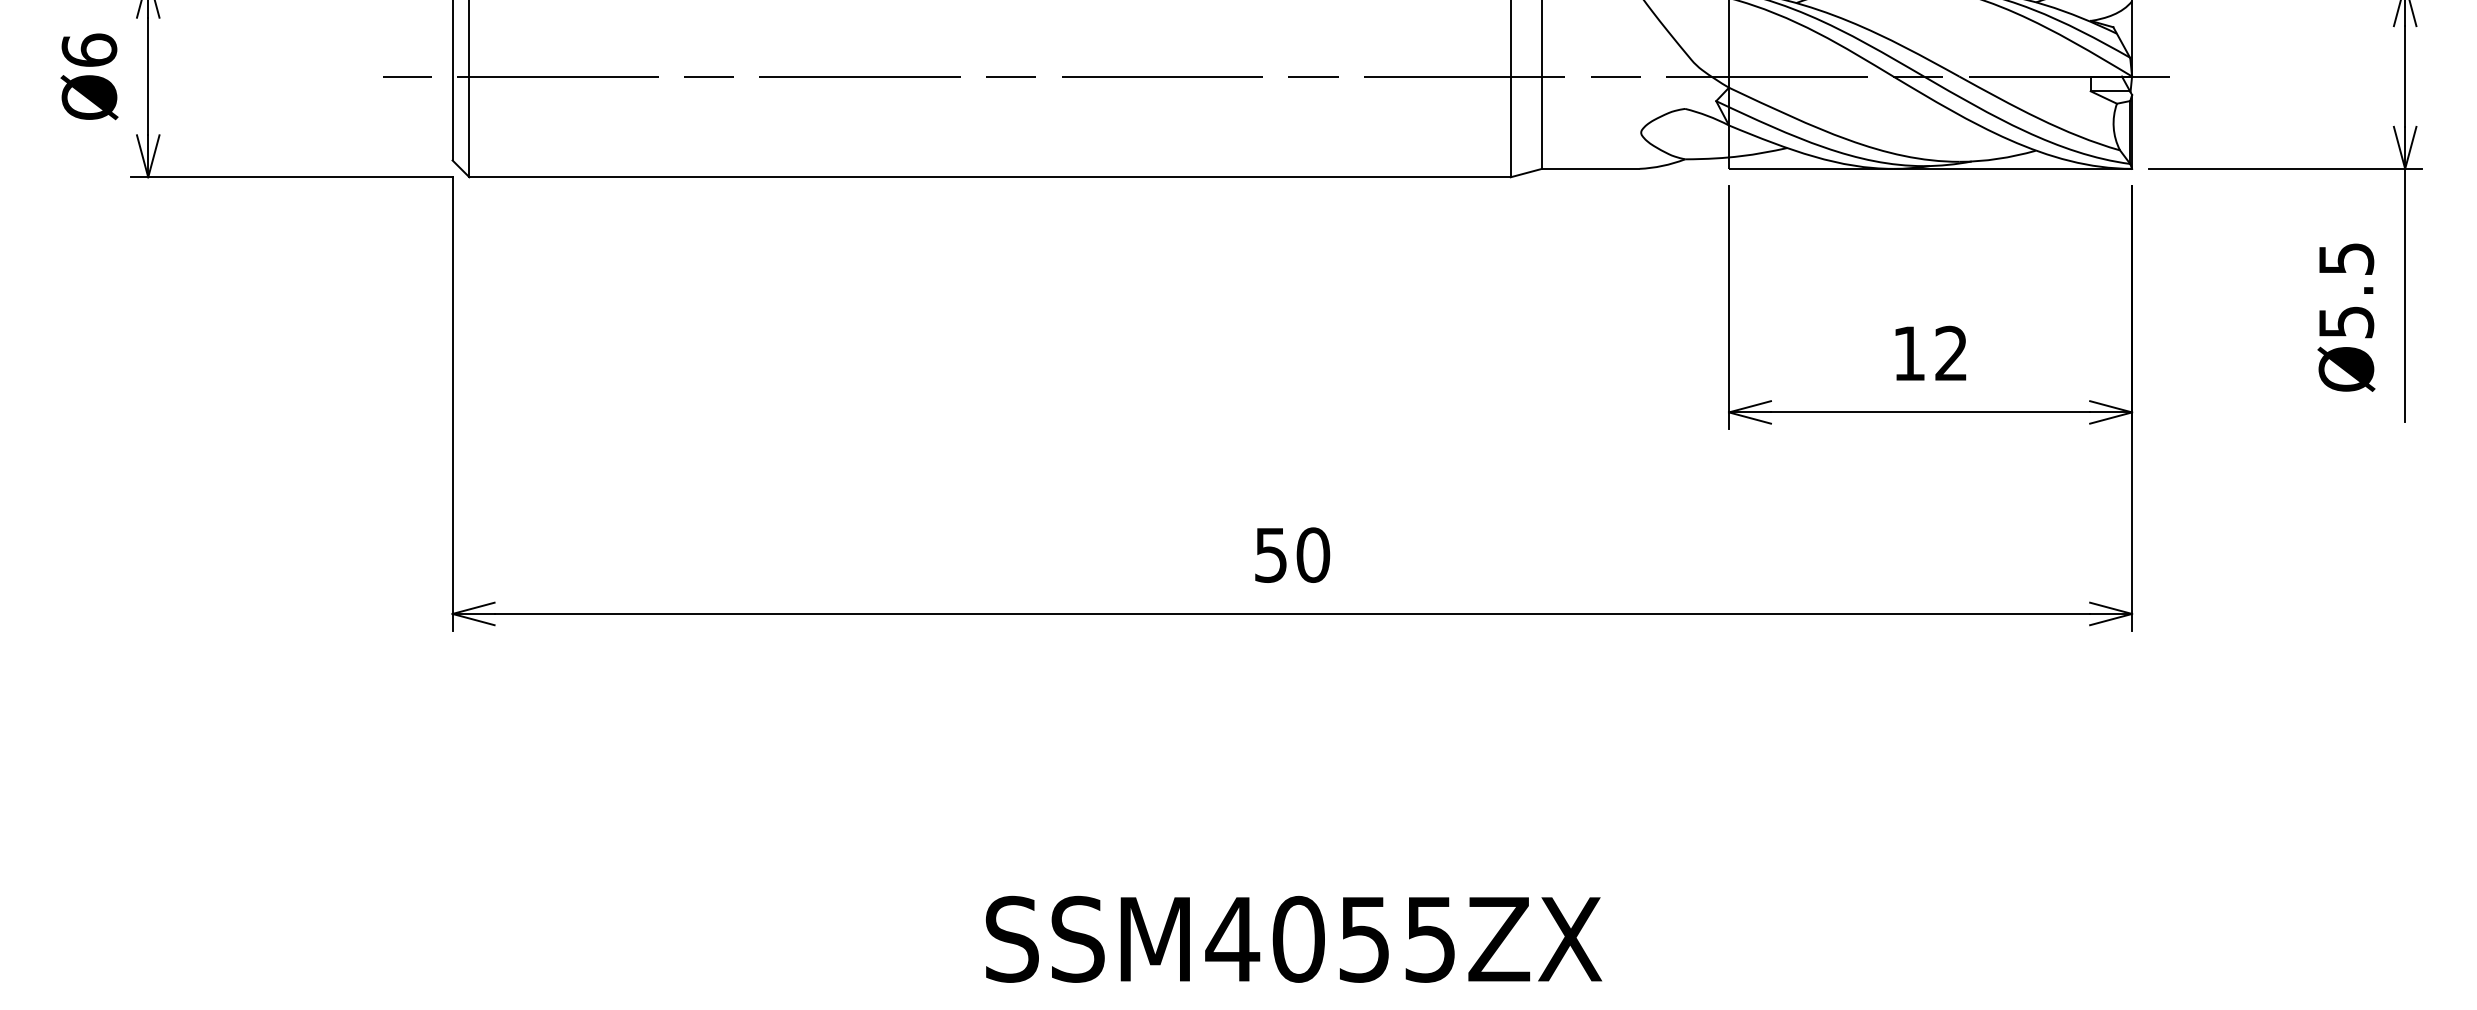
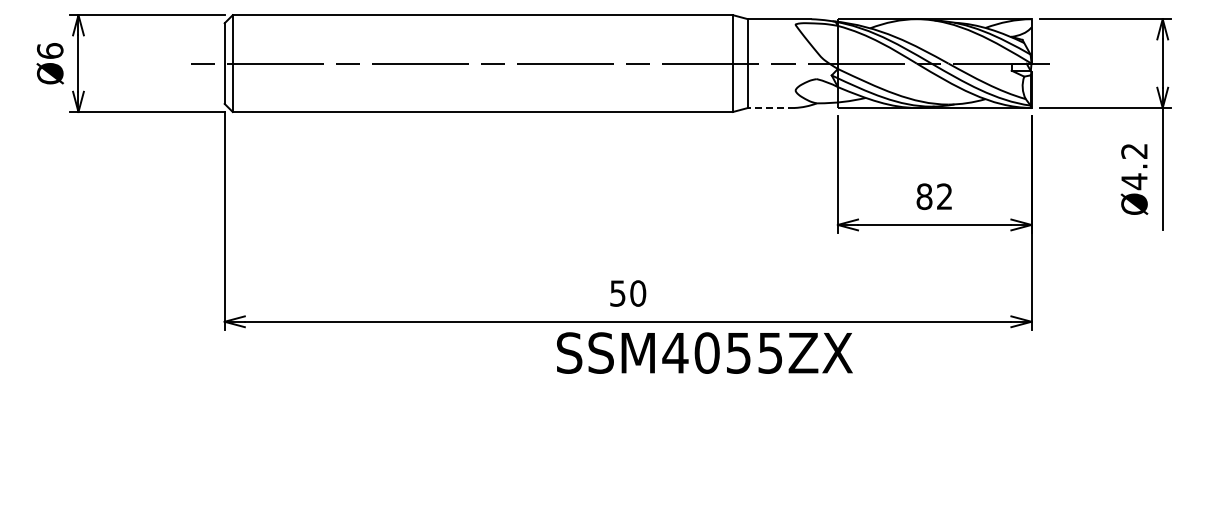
line: (1588, 167) -> (770, 107), solid -> dashed
text: (2346, 292) -> (1134, 167), Ø5.5 -> Ø4.2
text: (1909, 353) -> (924, 196), 12 -> 82
text: (1293, 938) -> (704, 352), moved

